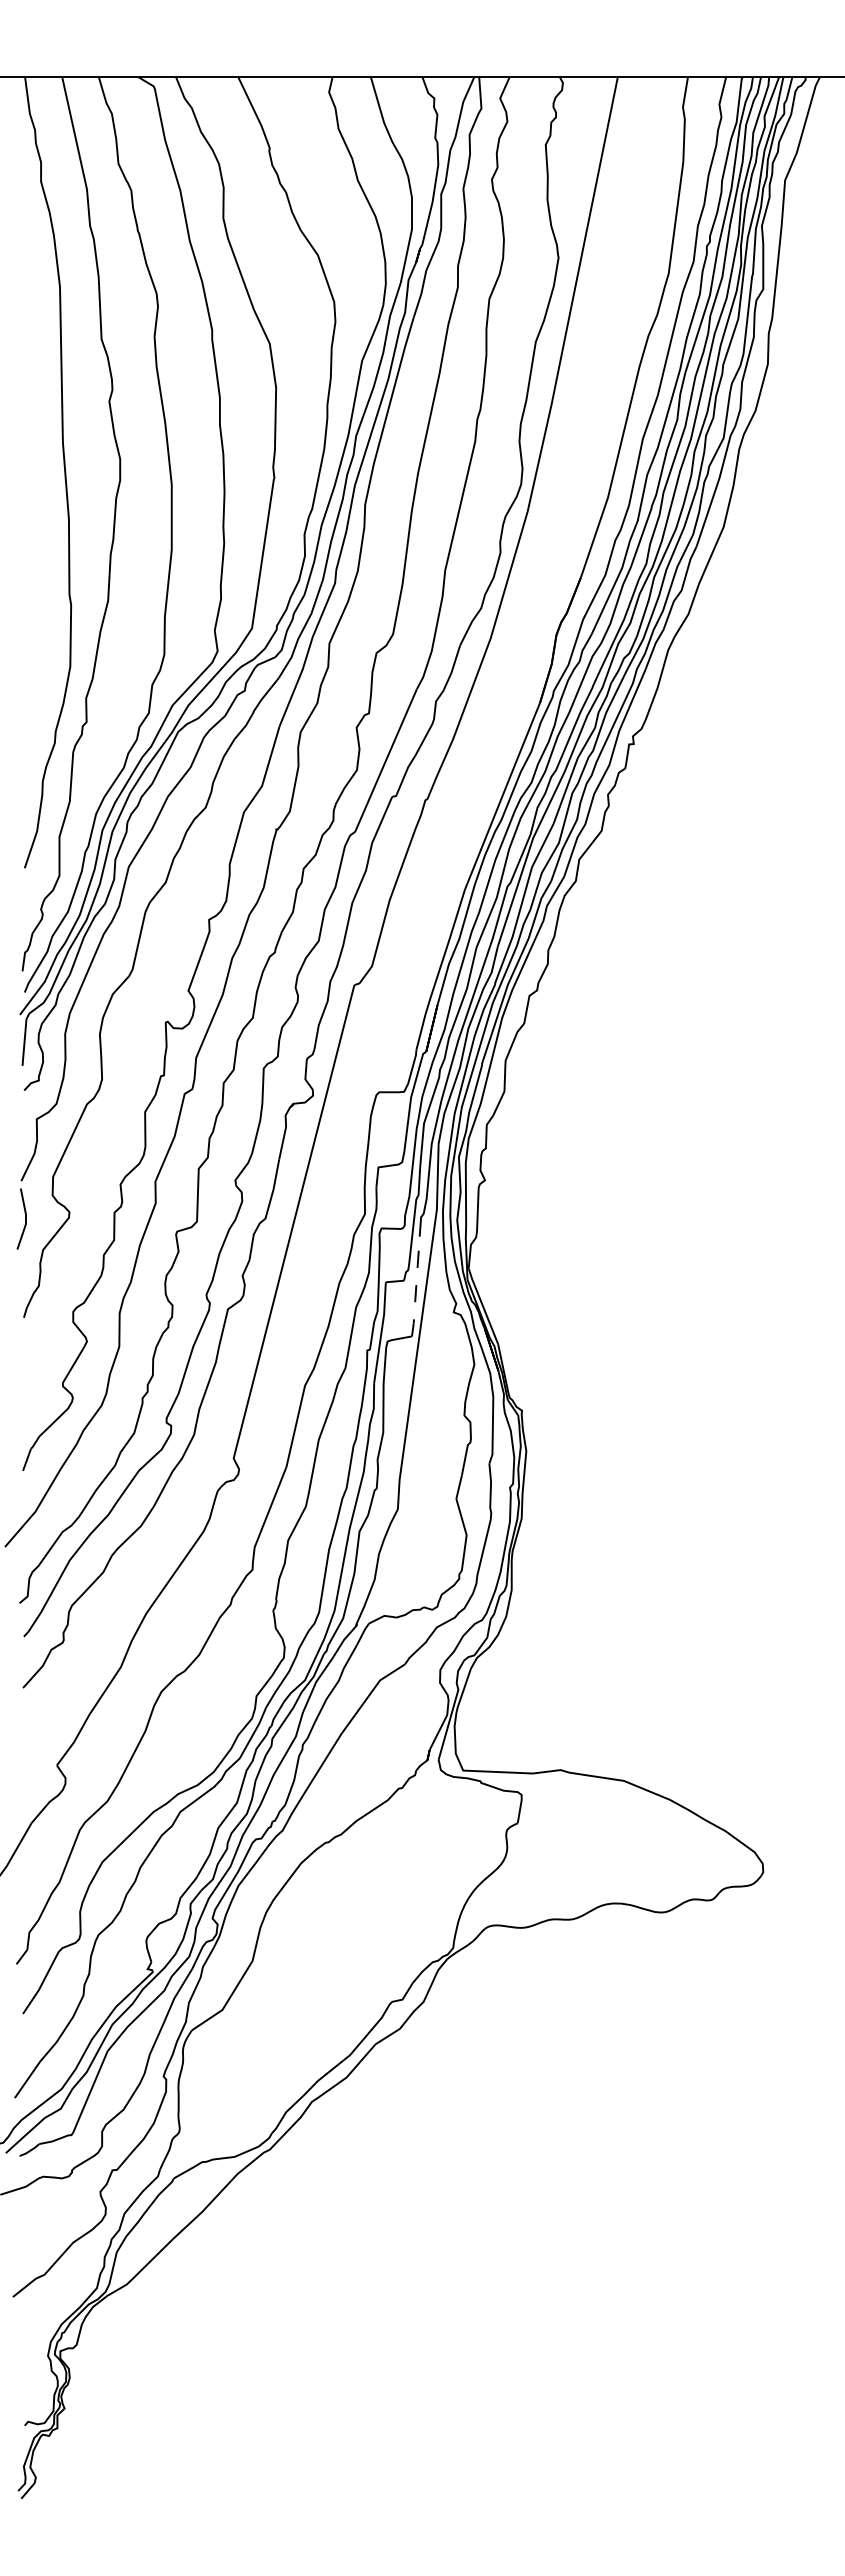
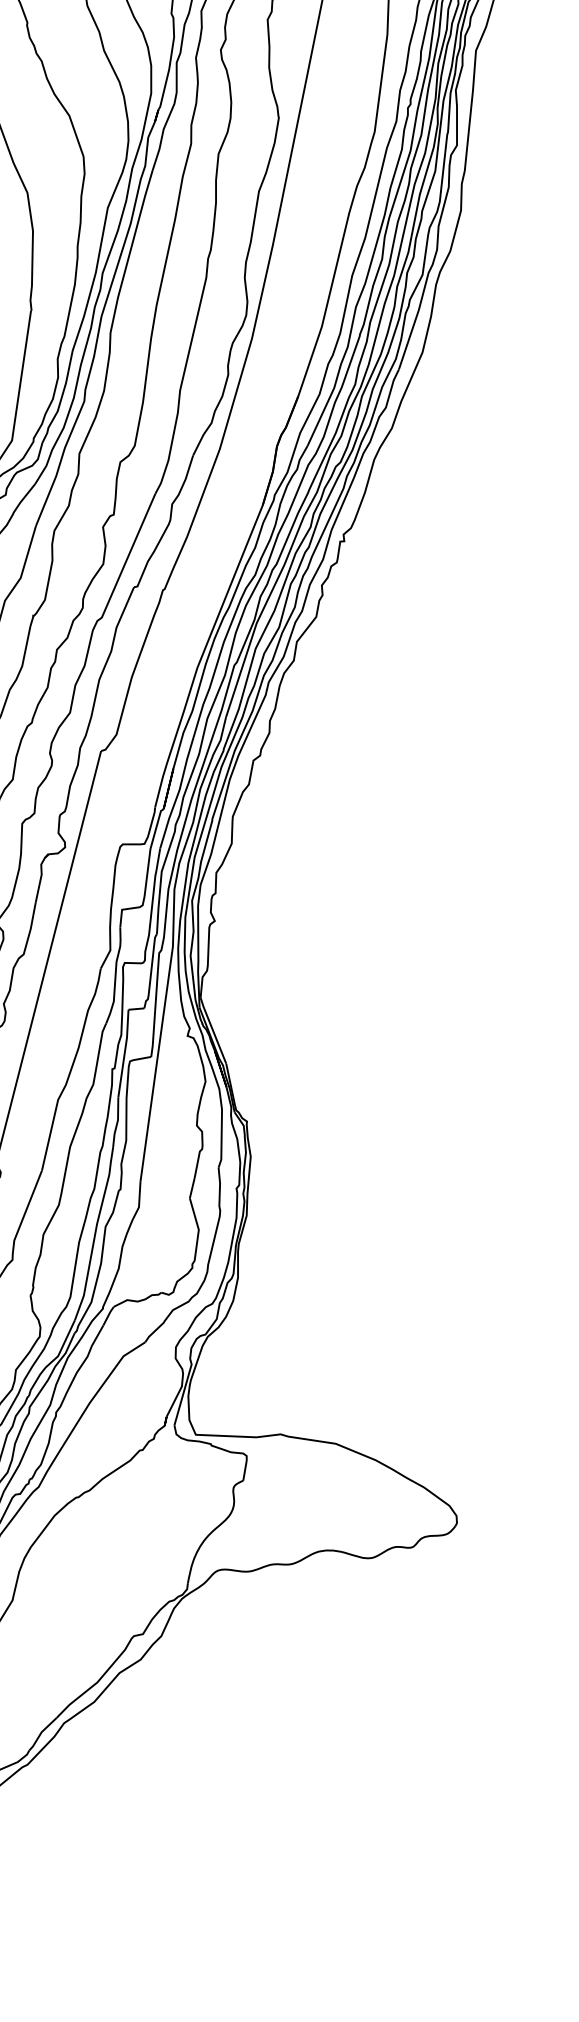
line: (416, 1287) -> (155, 1014), dashed -> solid

